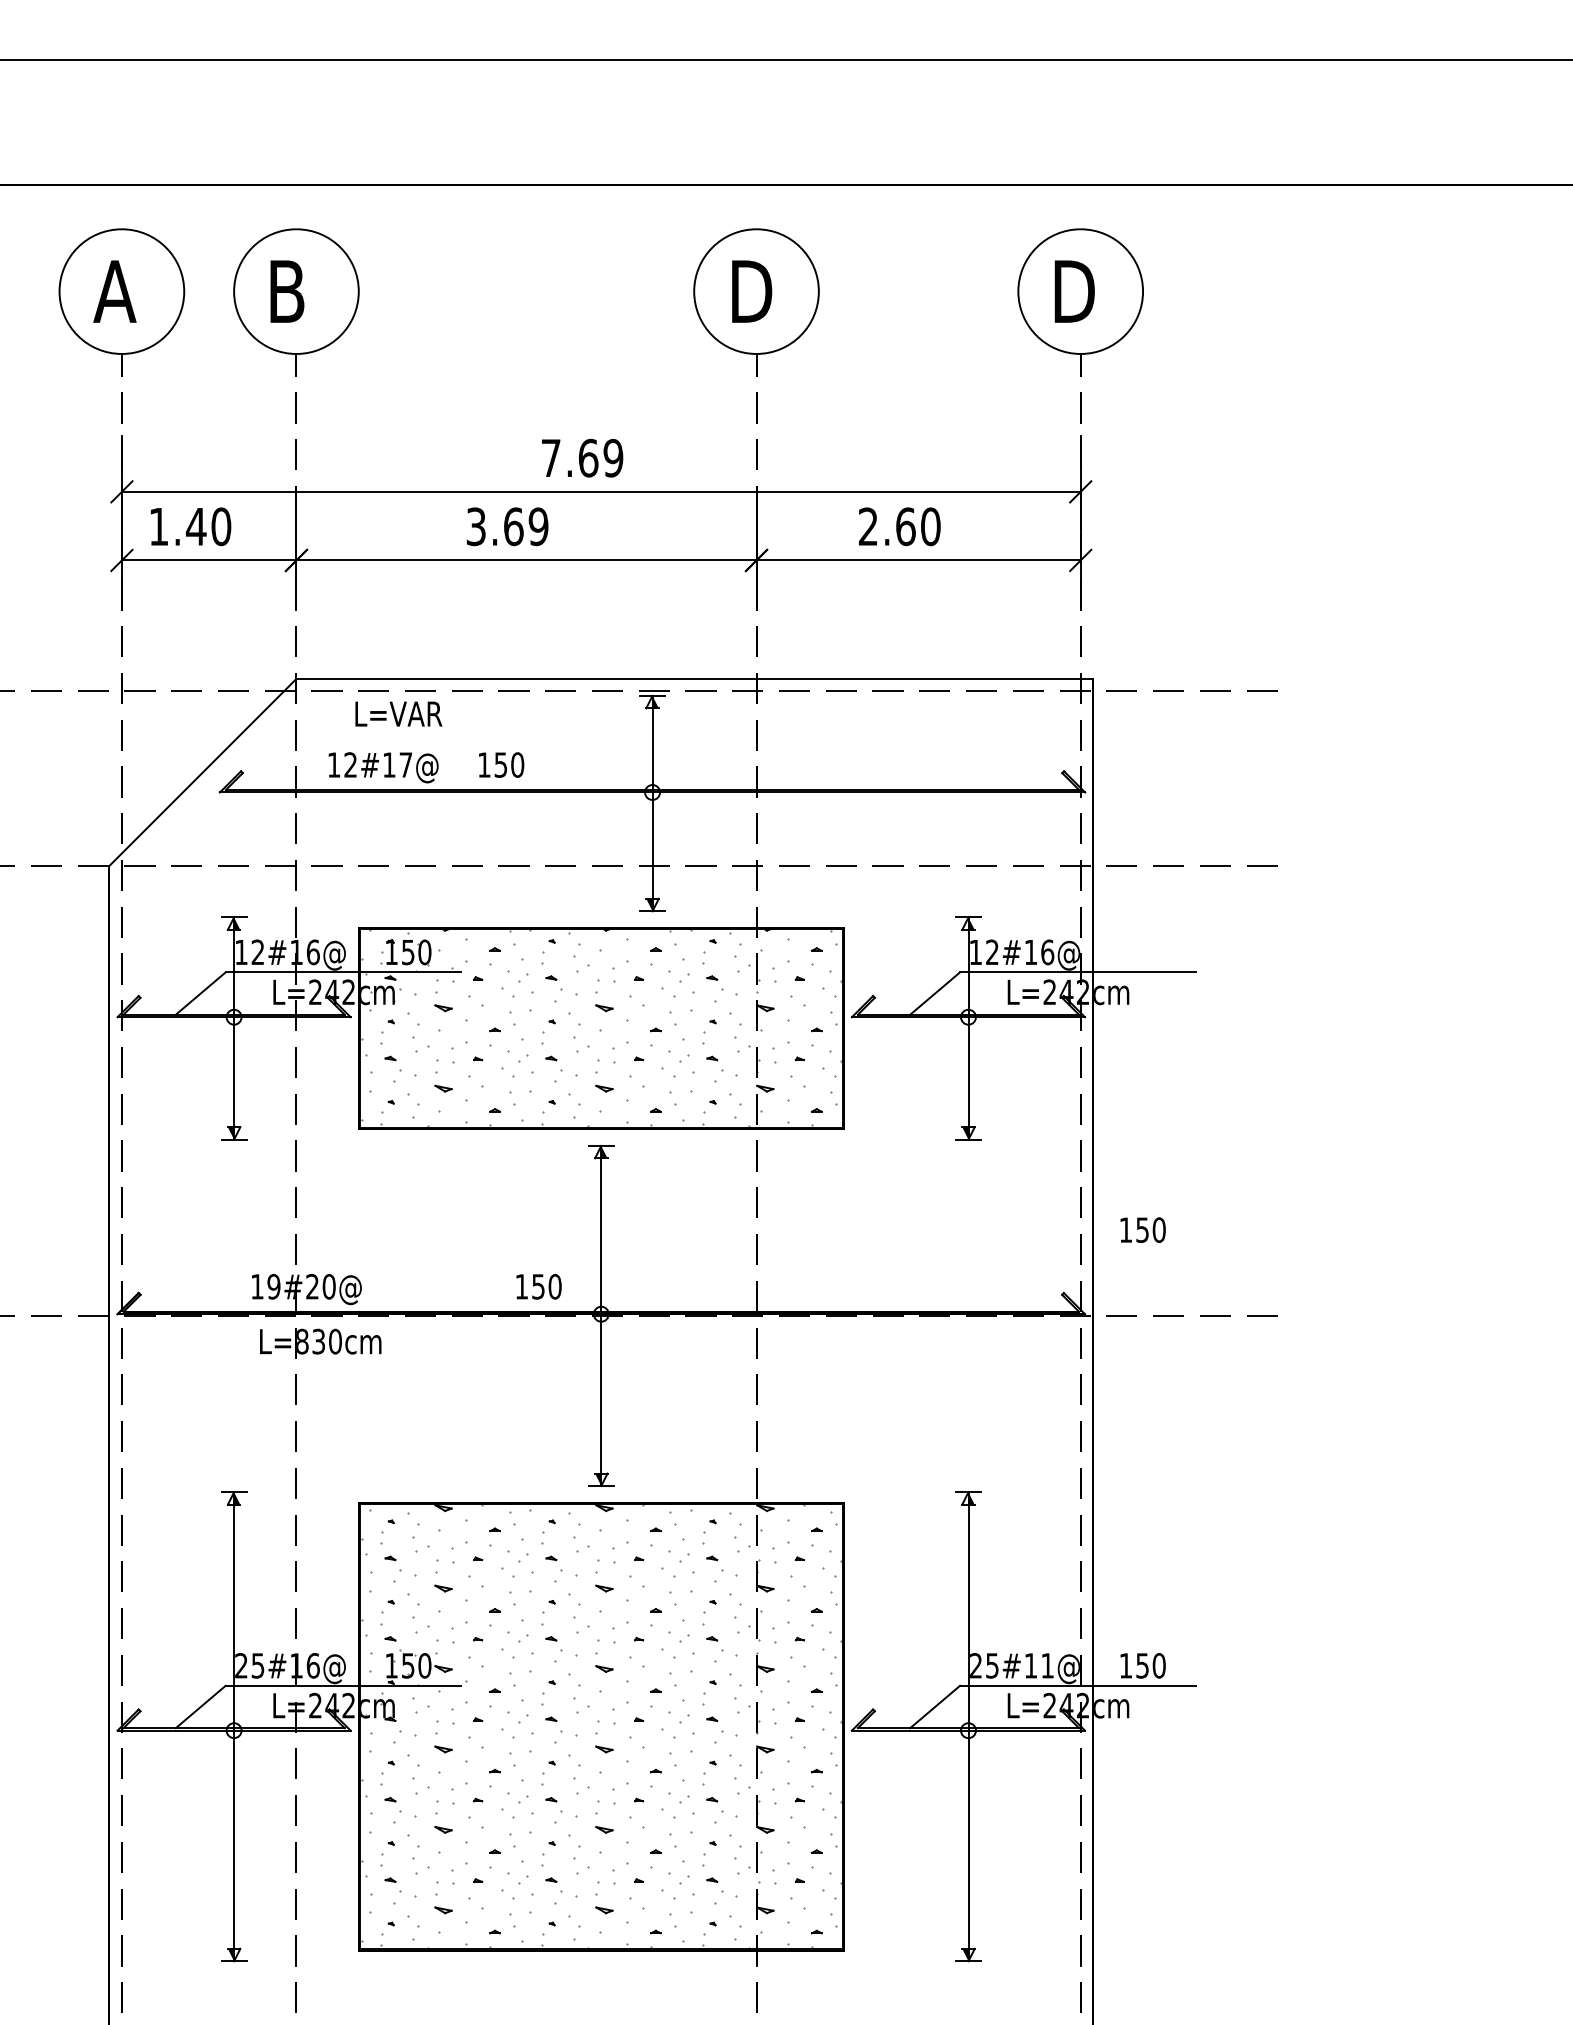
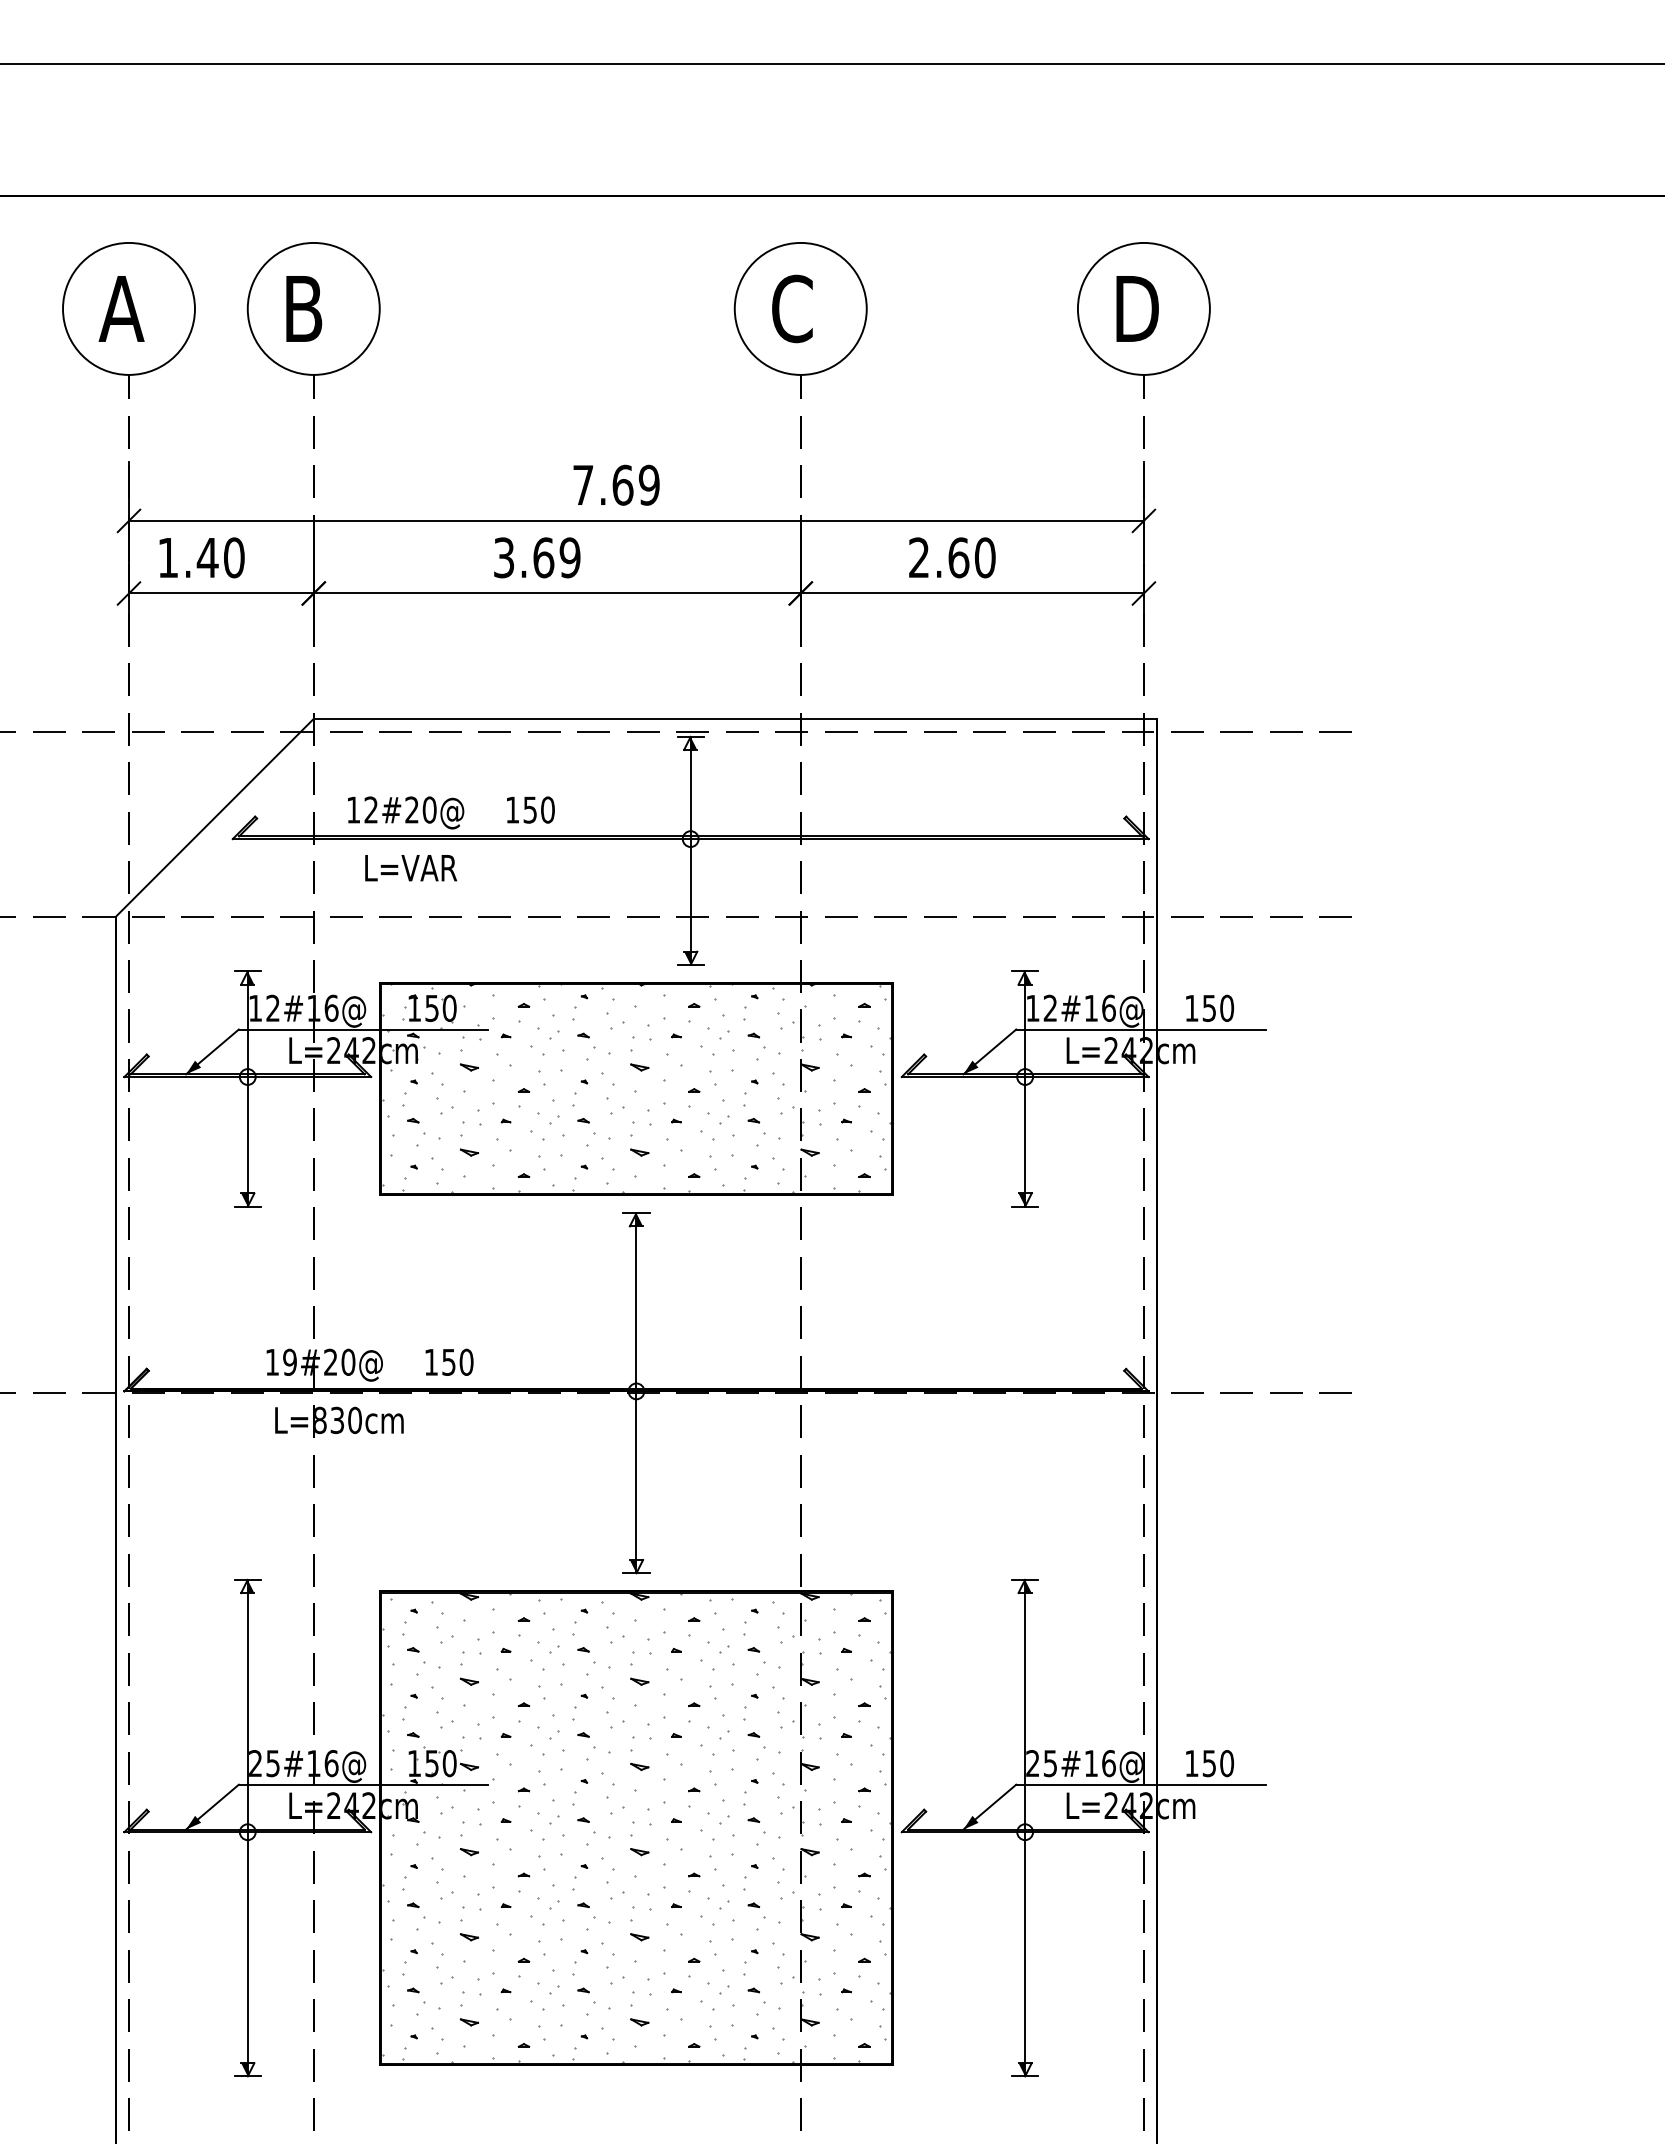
text: (750, 291) -> (794, 308), D -> C
text: (399, 714) -> (411, 868), moved
text: (397, 764) -> (420, 809), 12#17@ -> 12#20@
fill: (182, 1008) -> (193, 1067), added
fill: (916, 1008) -> (970, 1067), added
text: (1142, 1229) -> (1209, 1007), moved
text: (538, 1285) -> (449, 1361), moved
text: (1047, 1665) -> (1108, 1763), 25#11@ -> 25#16@
fill: (182, 1721) -> (193, 1822), added
fill: (916, 1721) -> (970, 1822), added

